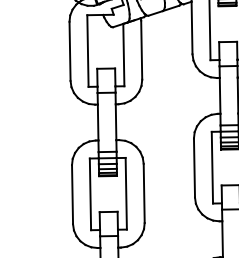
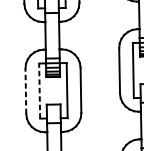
line: (72, 194) -> (25, 91), solid -> dashed
line: (90, 194) -> (39, 91), solid -> dashed

